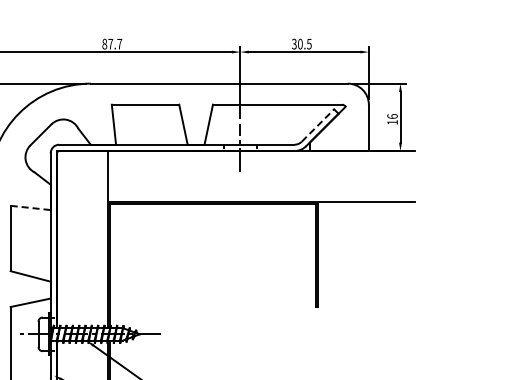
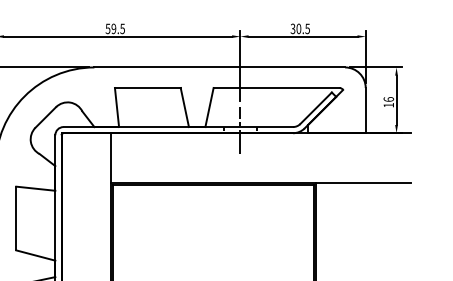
text: (112, 43) -> (115, 28), 87.7 -> 59.5
line: (318, 125) -> (316, 108), dashed -> solid
line: (31, 208) -> (36, 189), dashed -> solid

